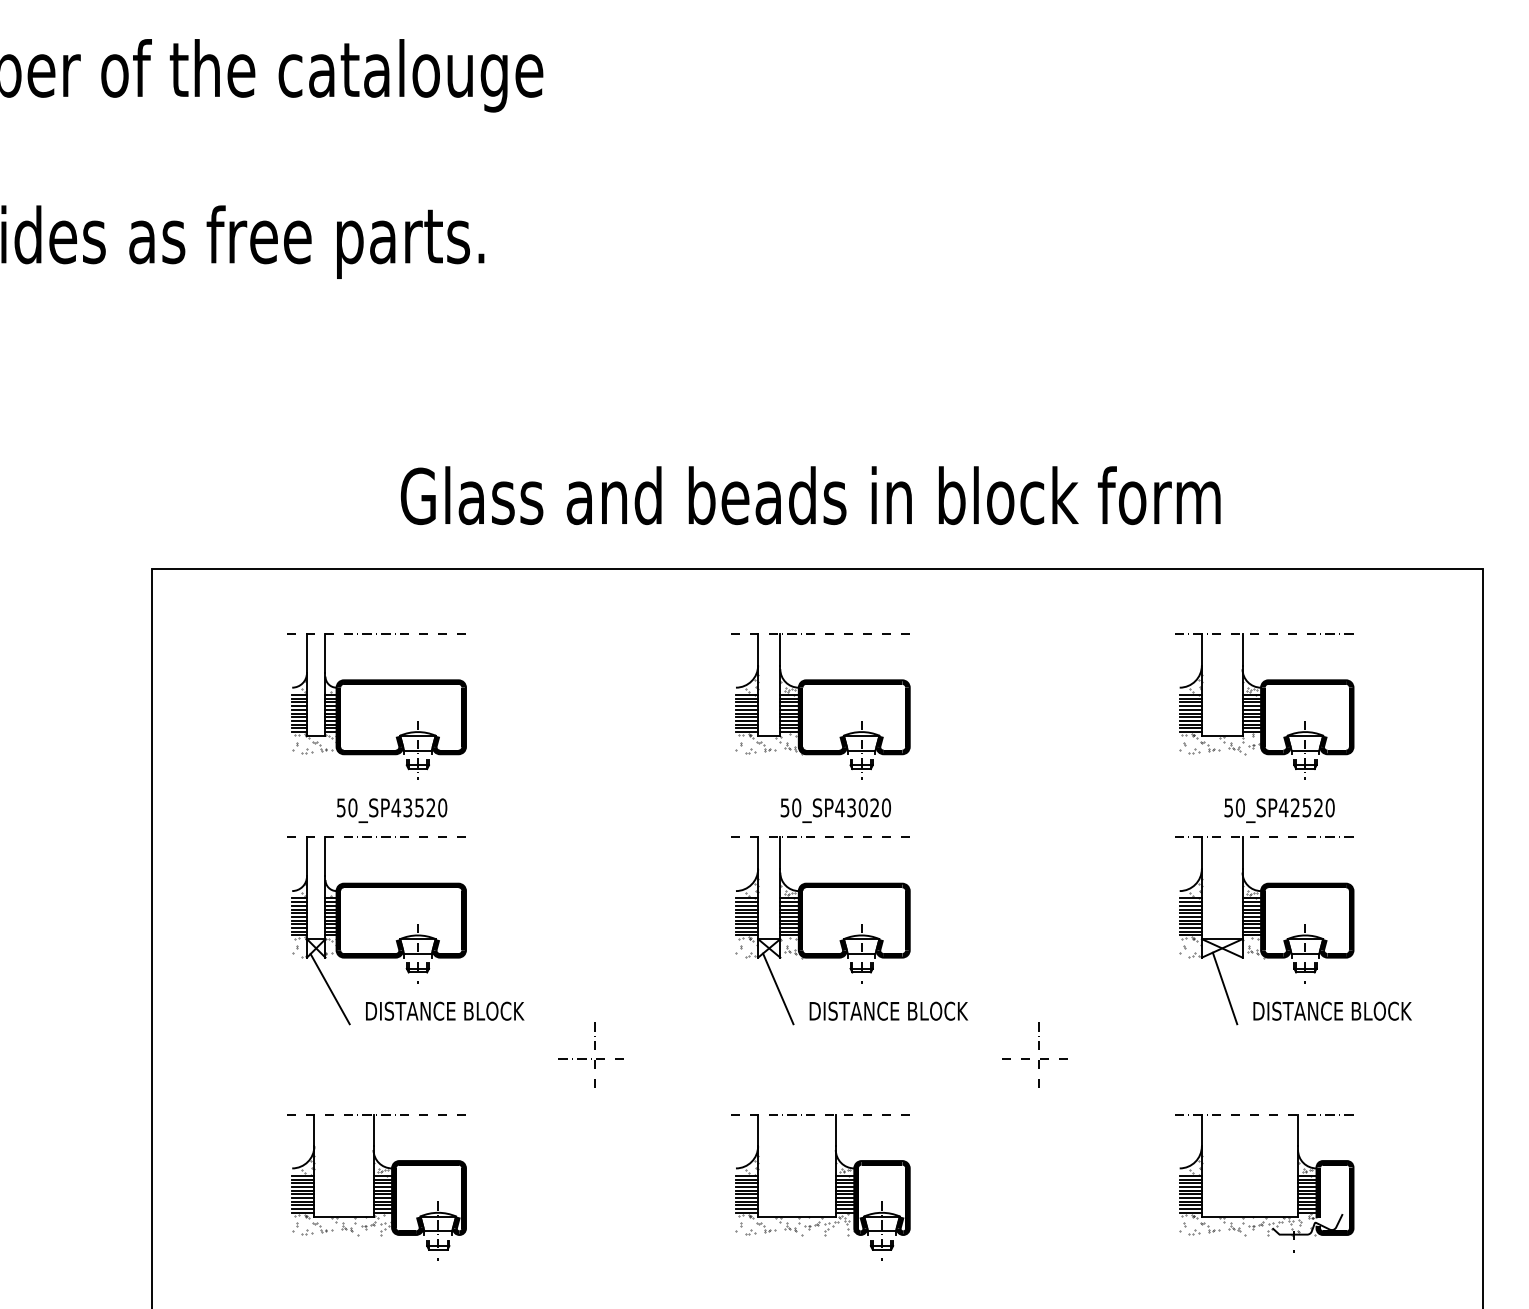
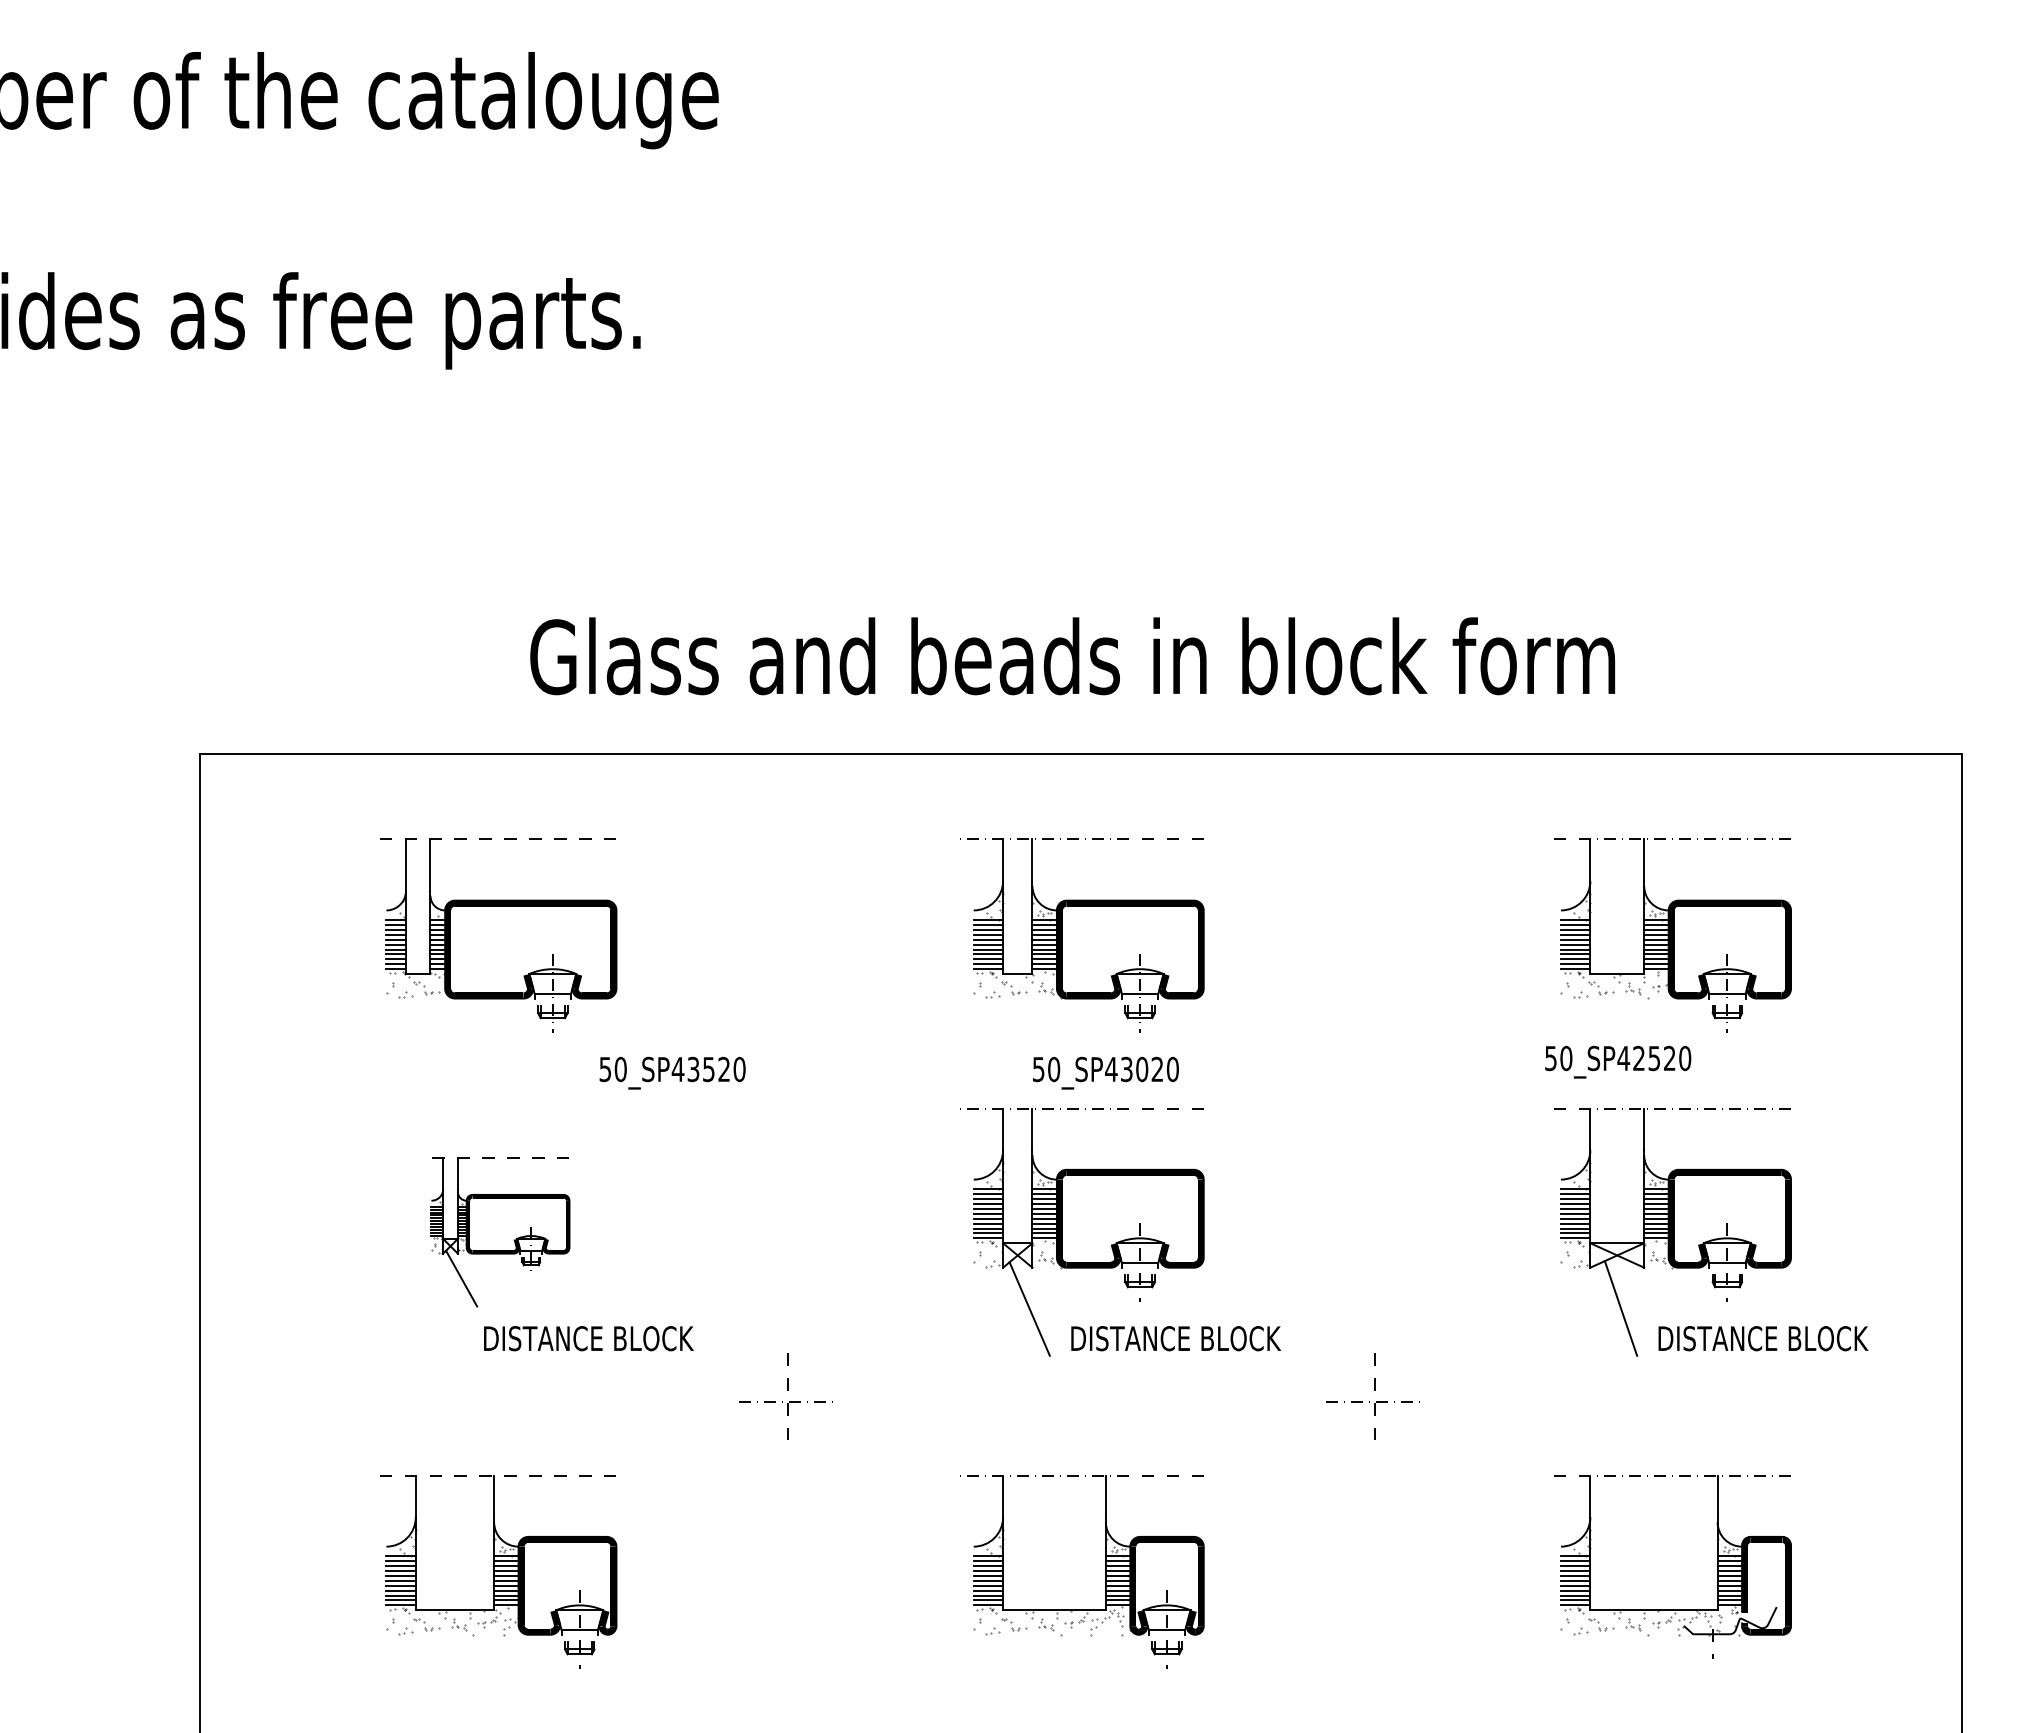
text: (391, 810) -> (672, 1072), moved
text: (1279, 810) -> (1618, 1061), moved
part: (376, 931) -> (498, 1232), size x0.6

